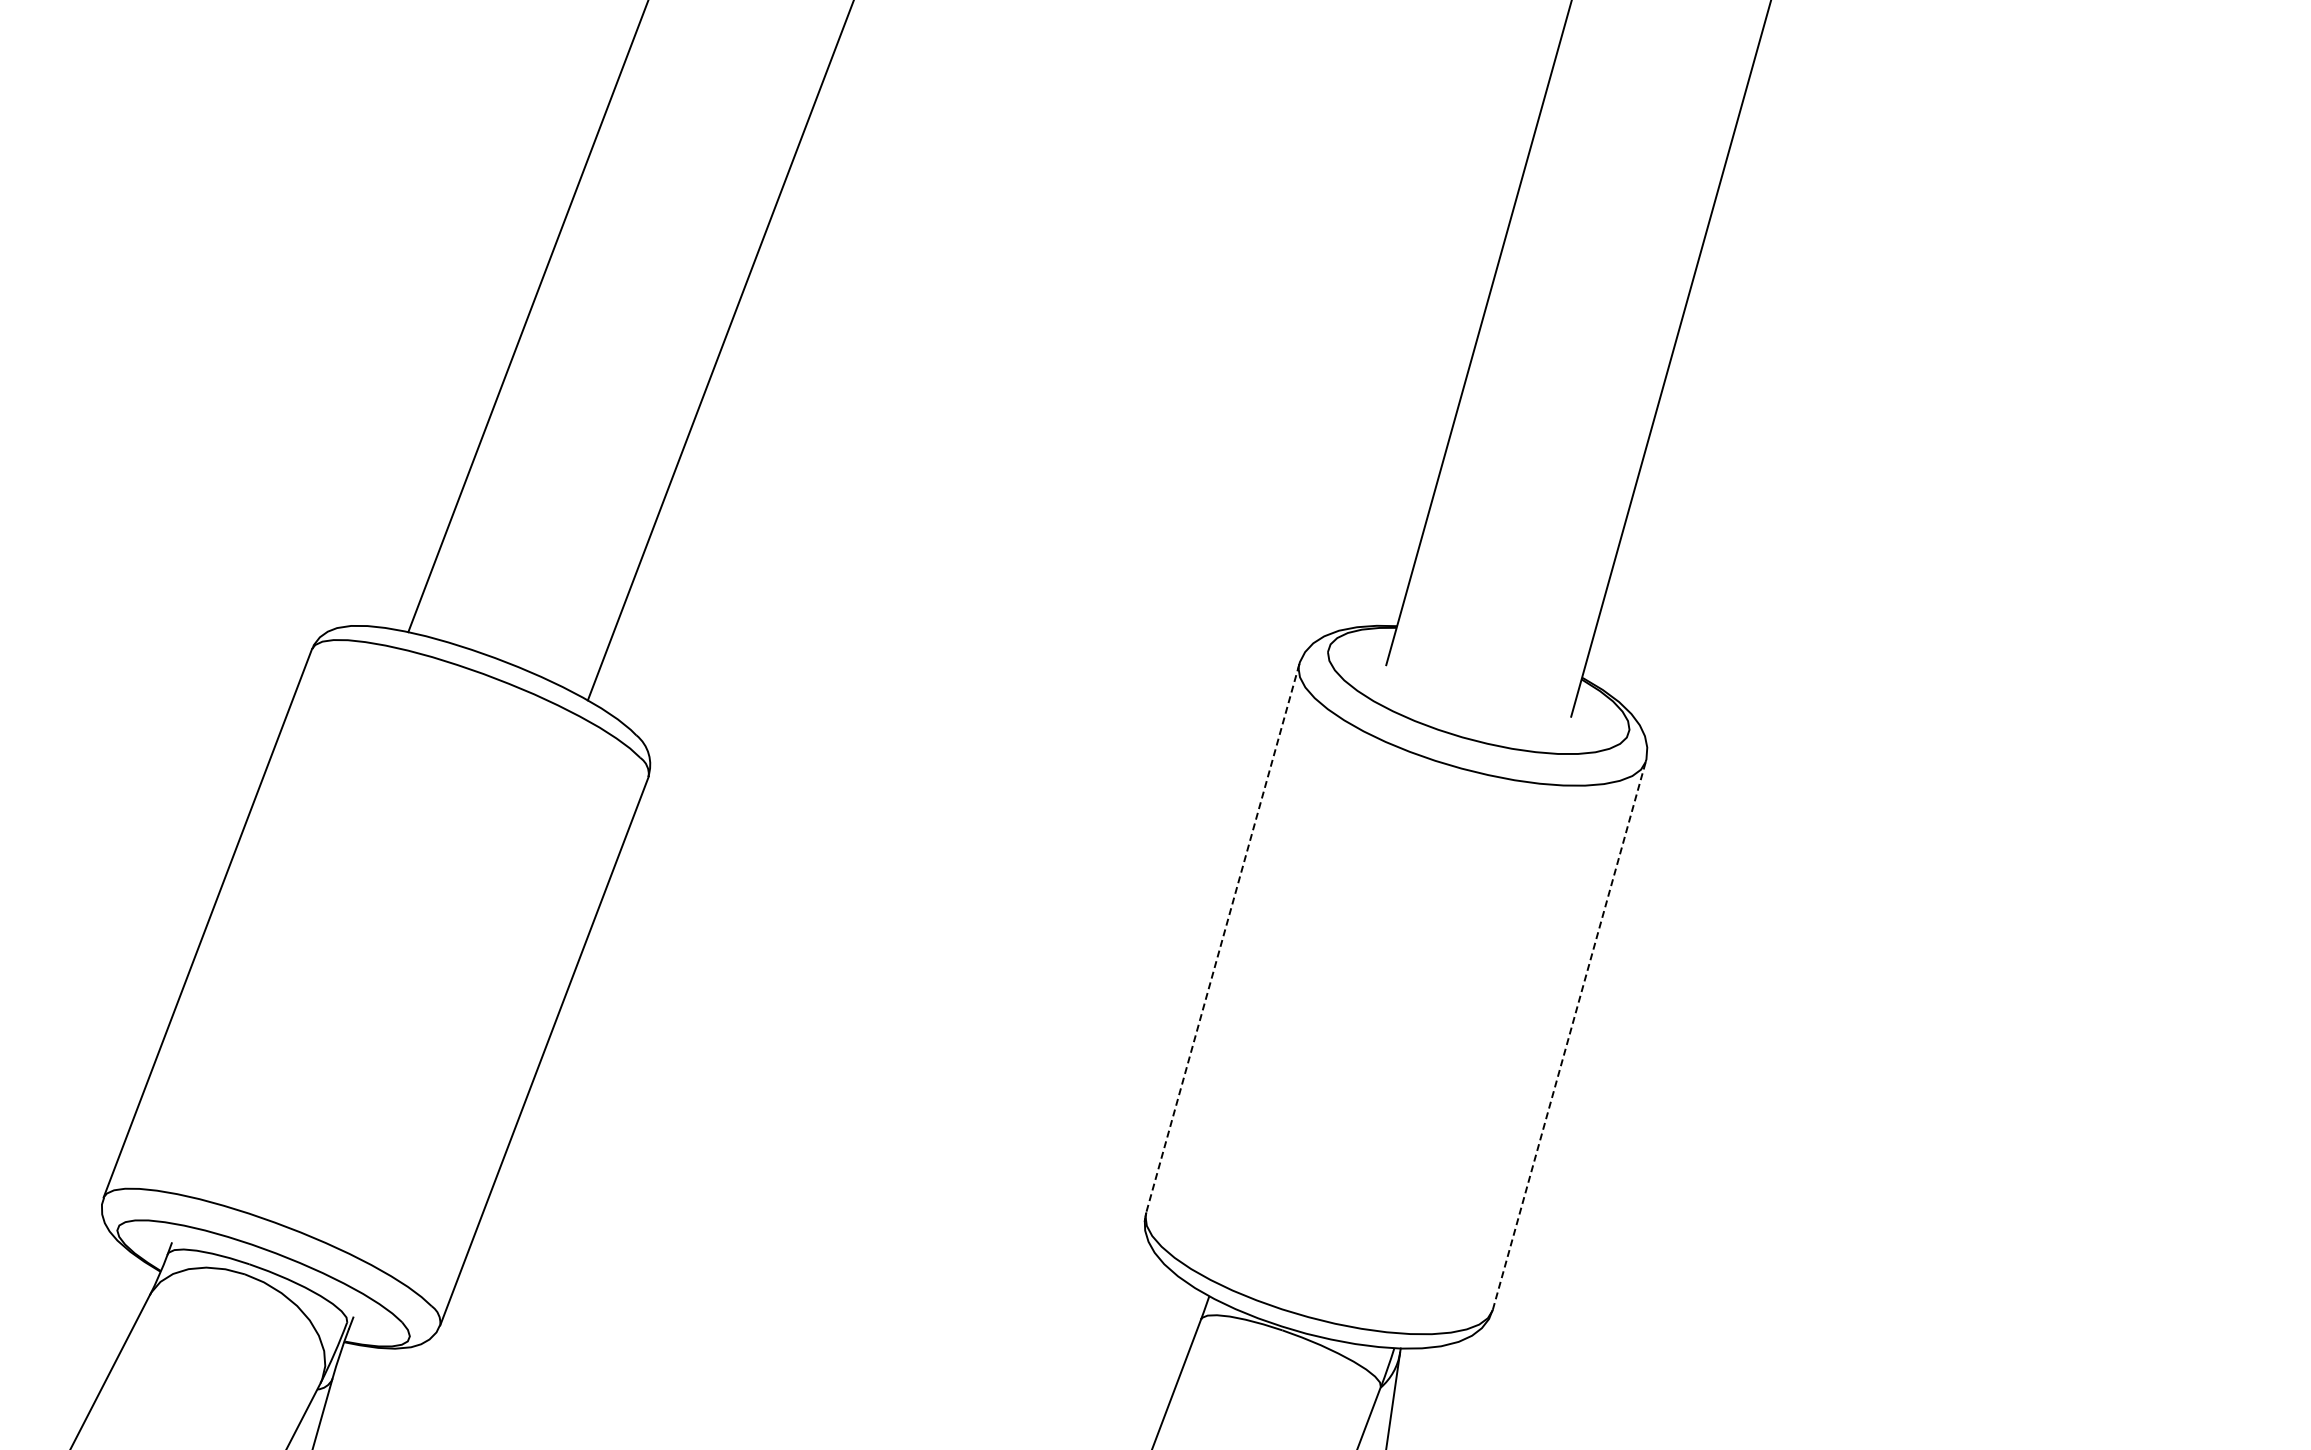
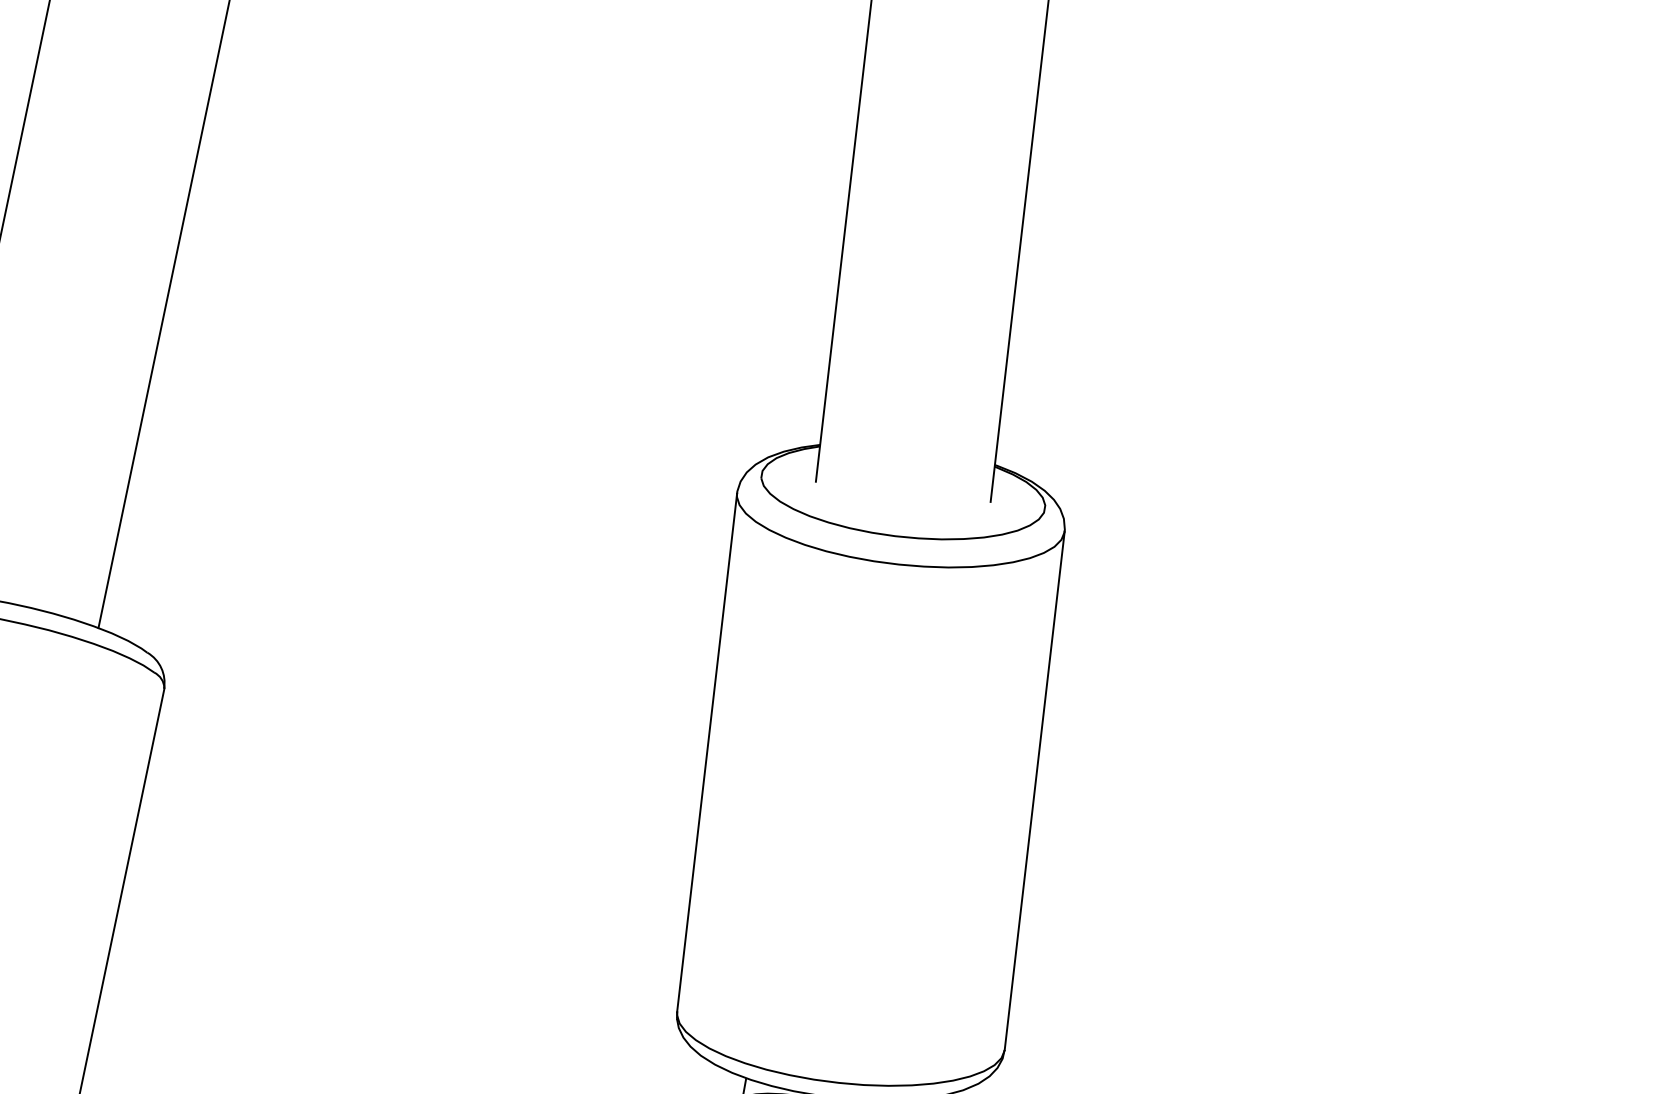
line: (1222, 938) -> (706, 752), dashed -> solid
line: (1569, 1035) -> (1034, 790), dashed -> solid

